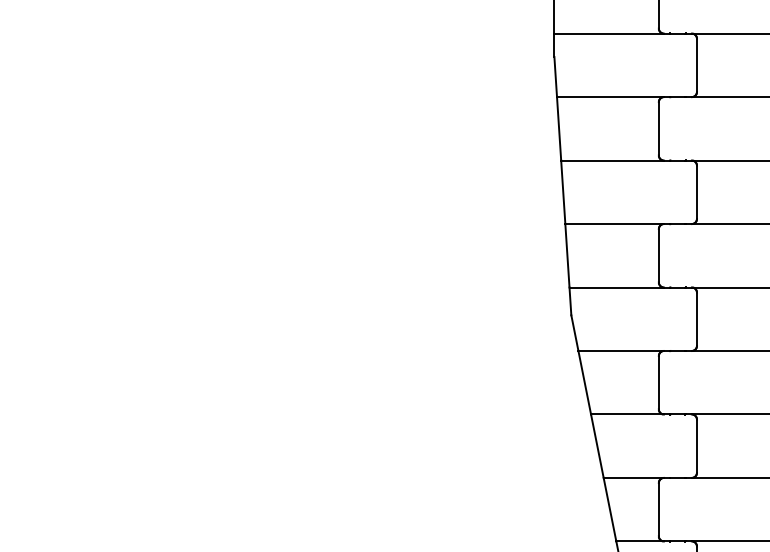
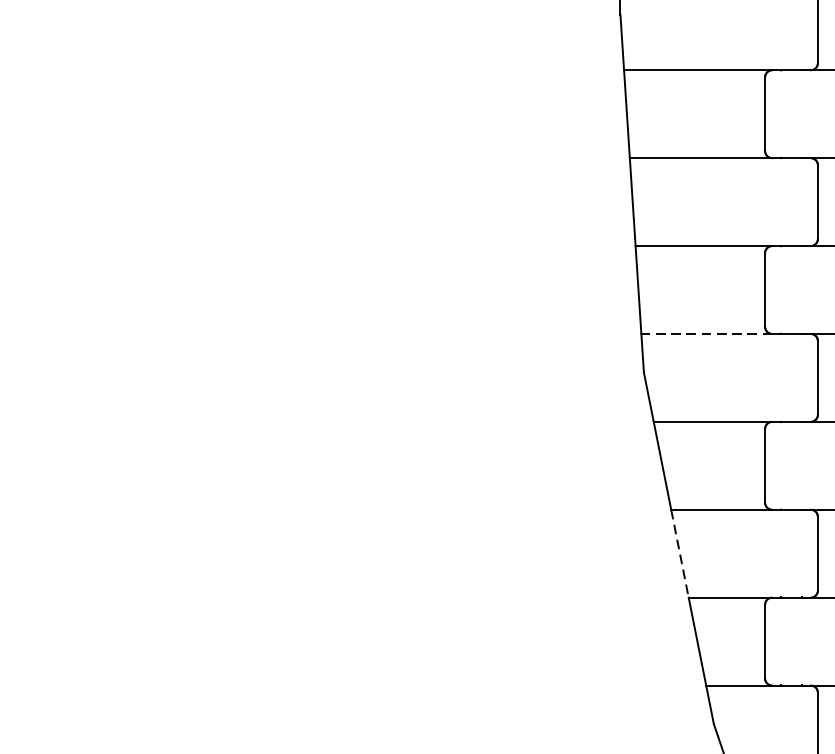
line: (616, 287) -> (706, 333), solid -> dashed
line: (597, 446) -> (680, 554), solid -> dashed

